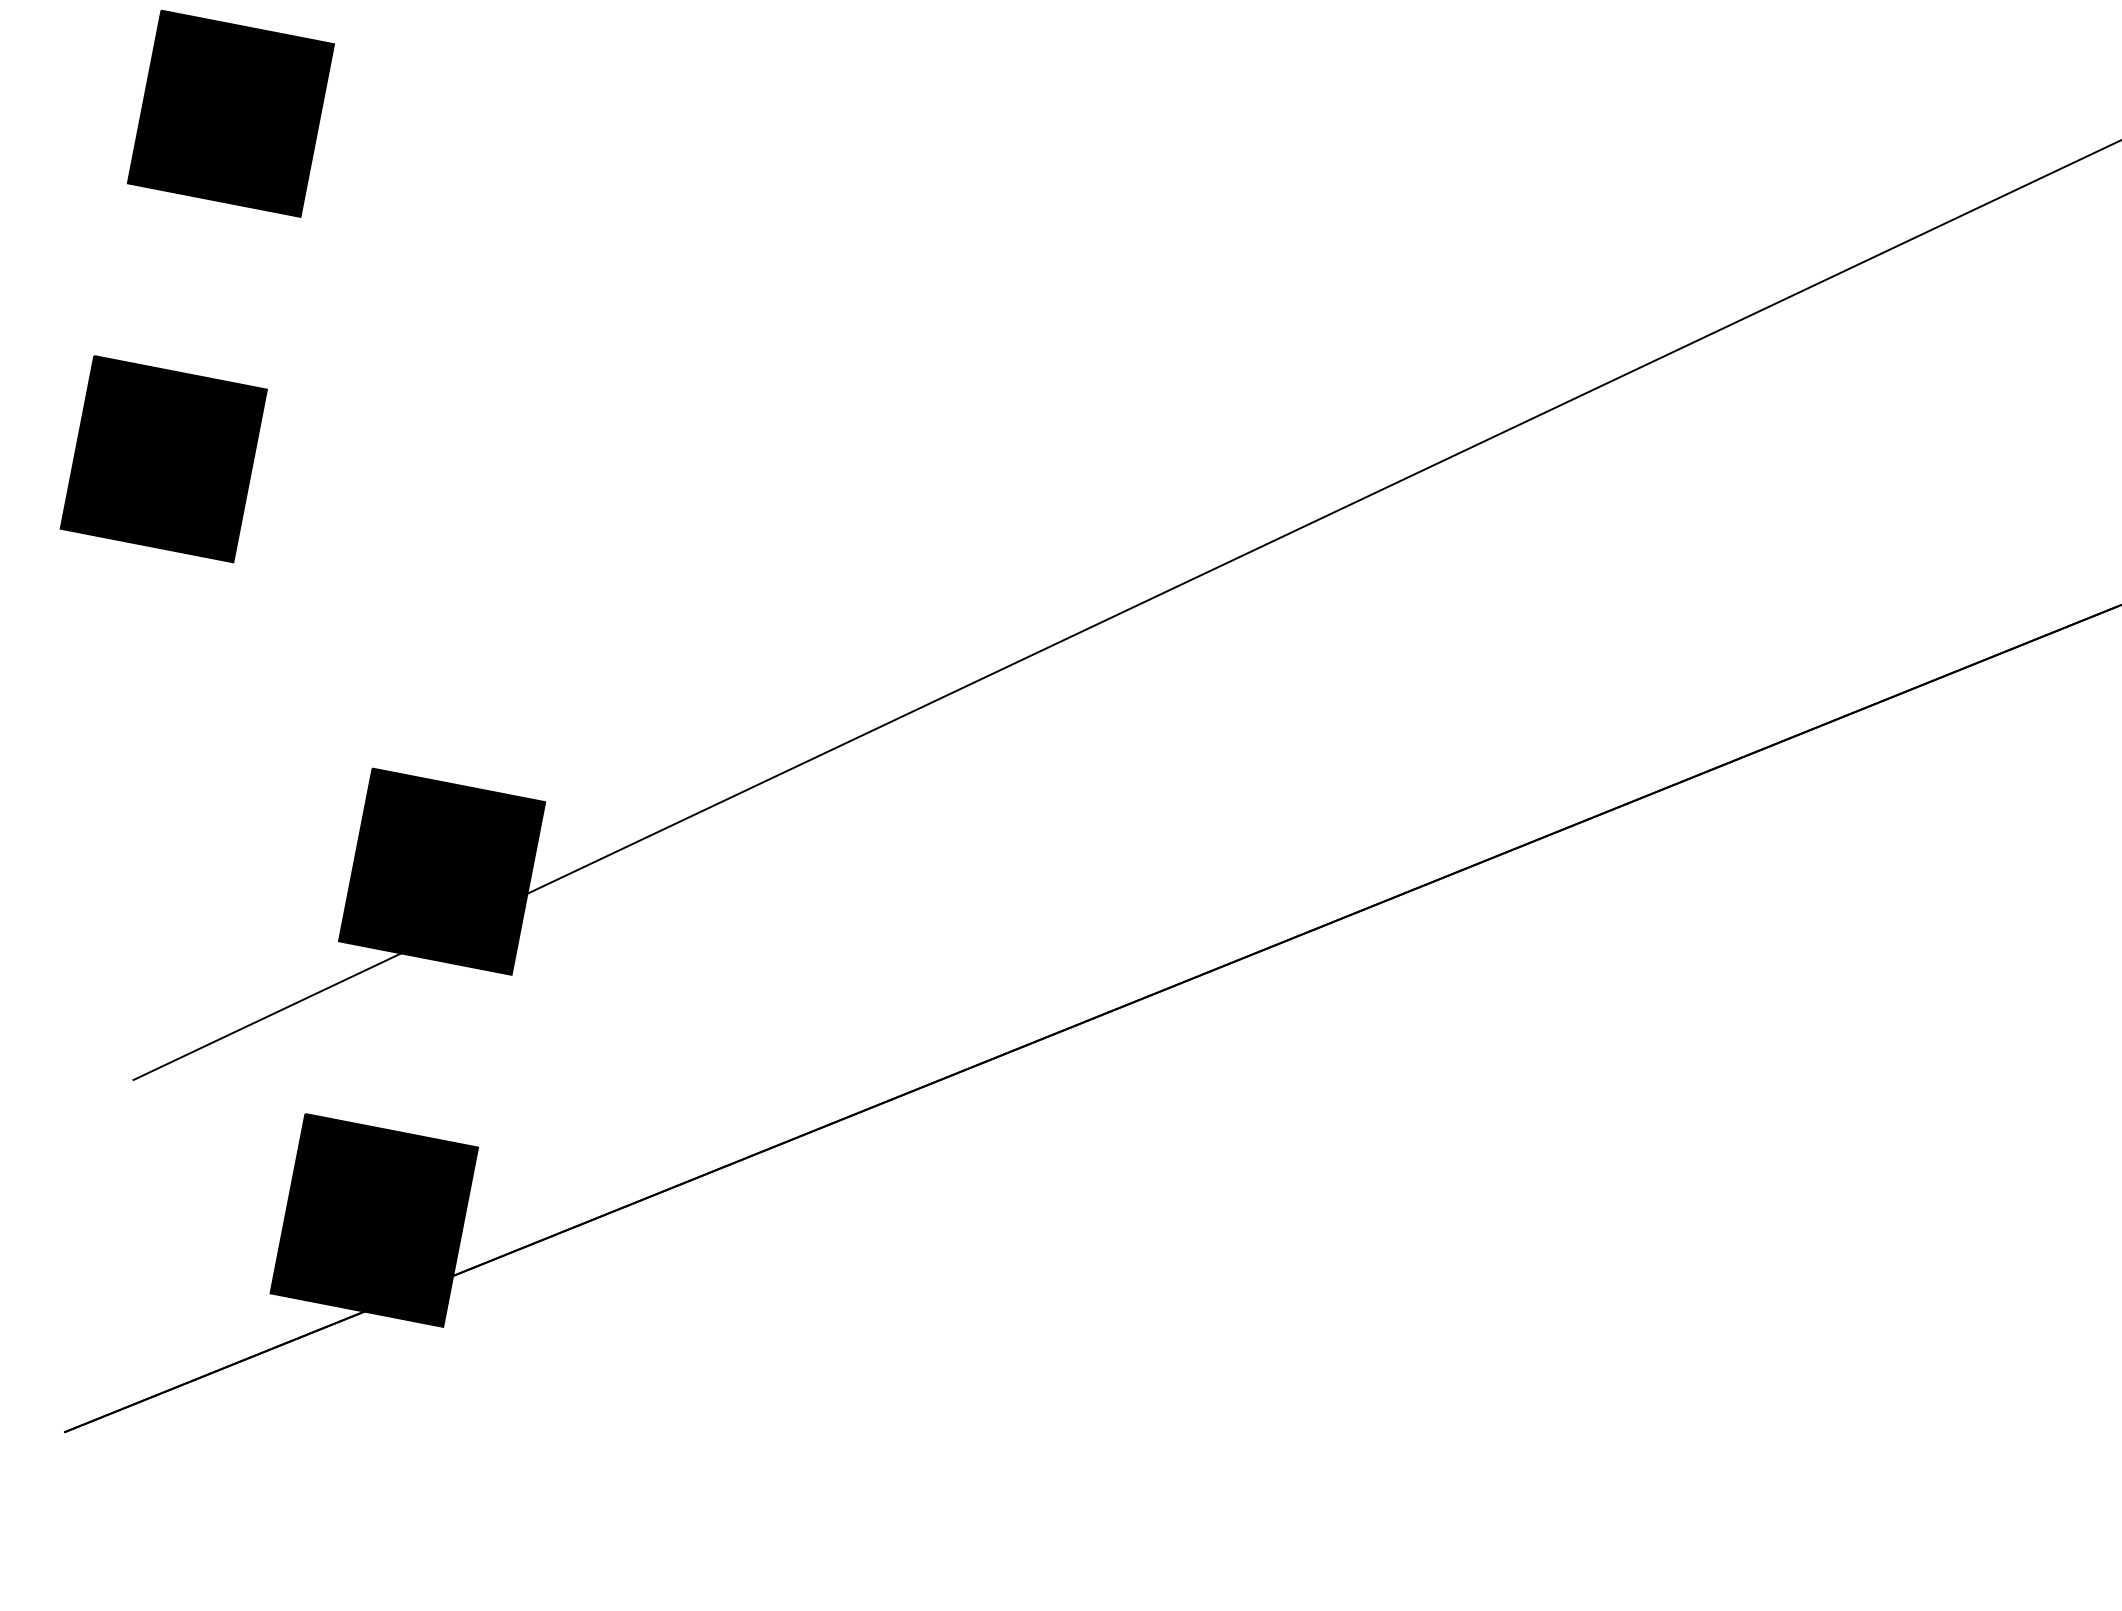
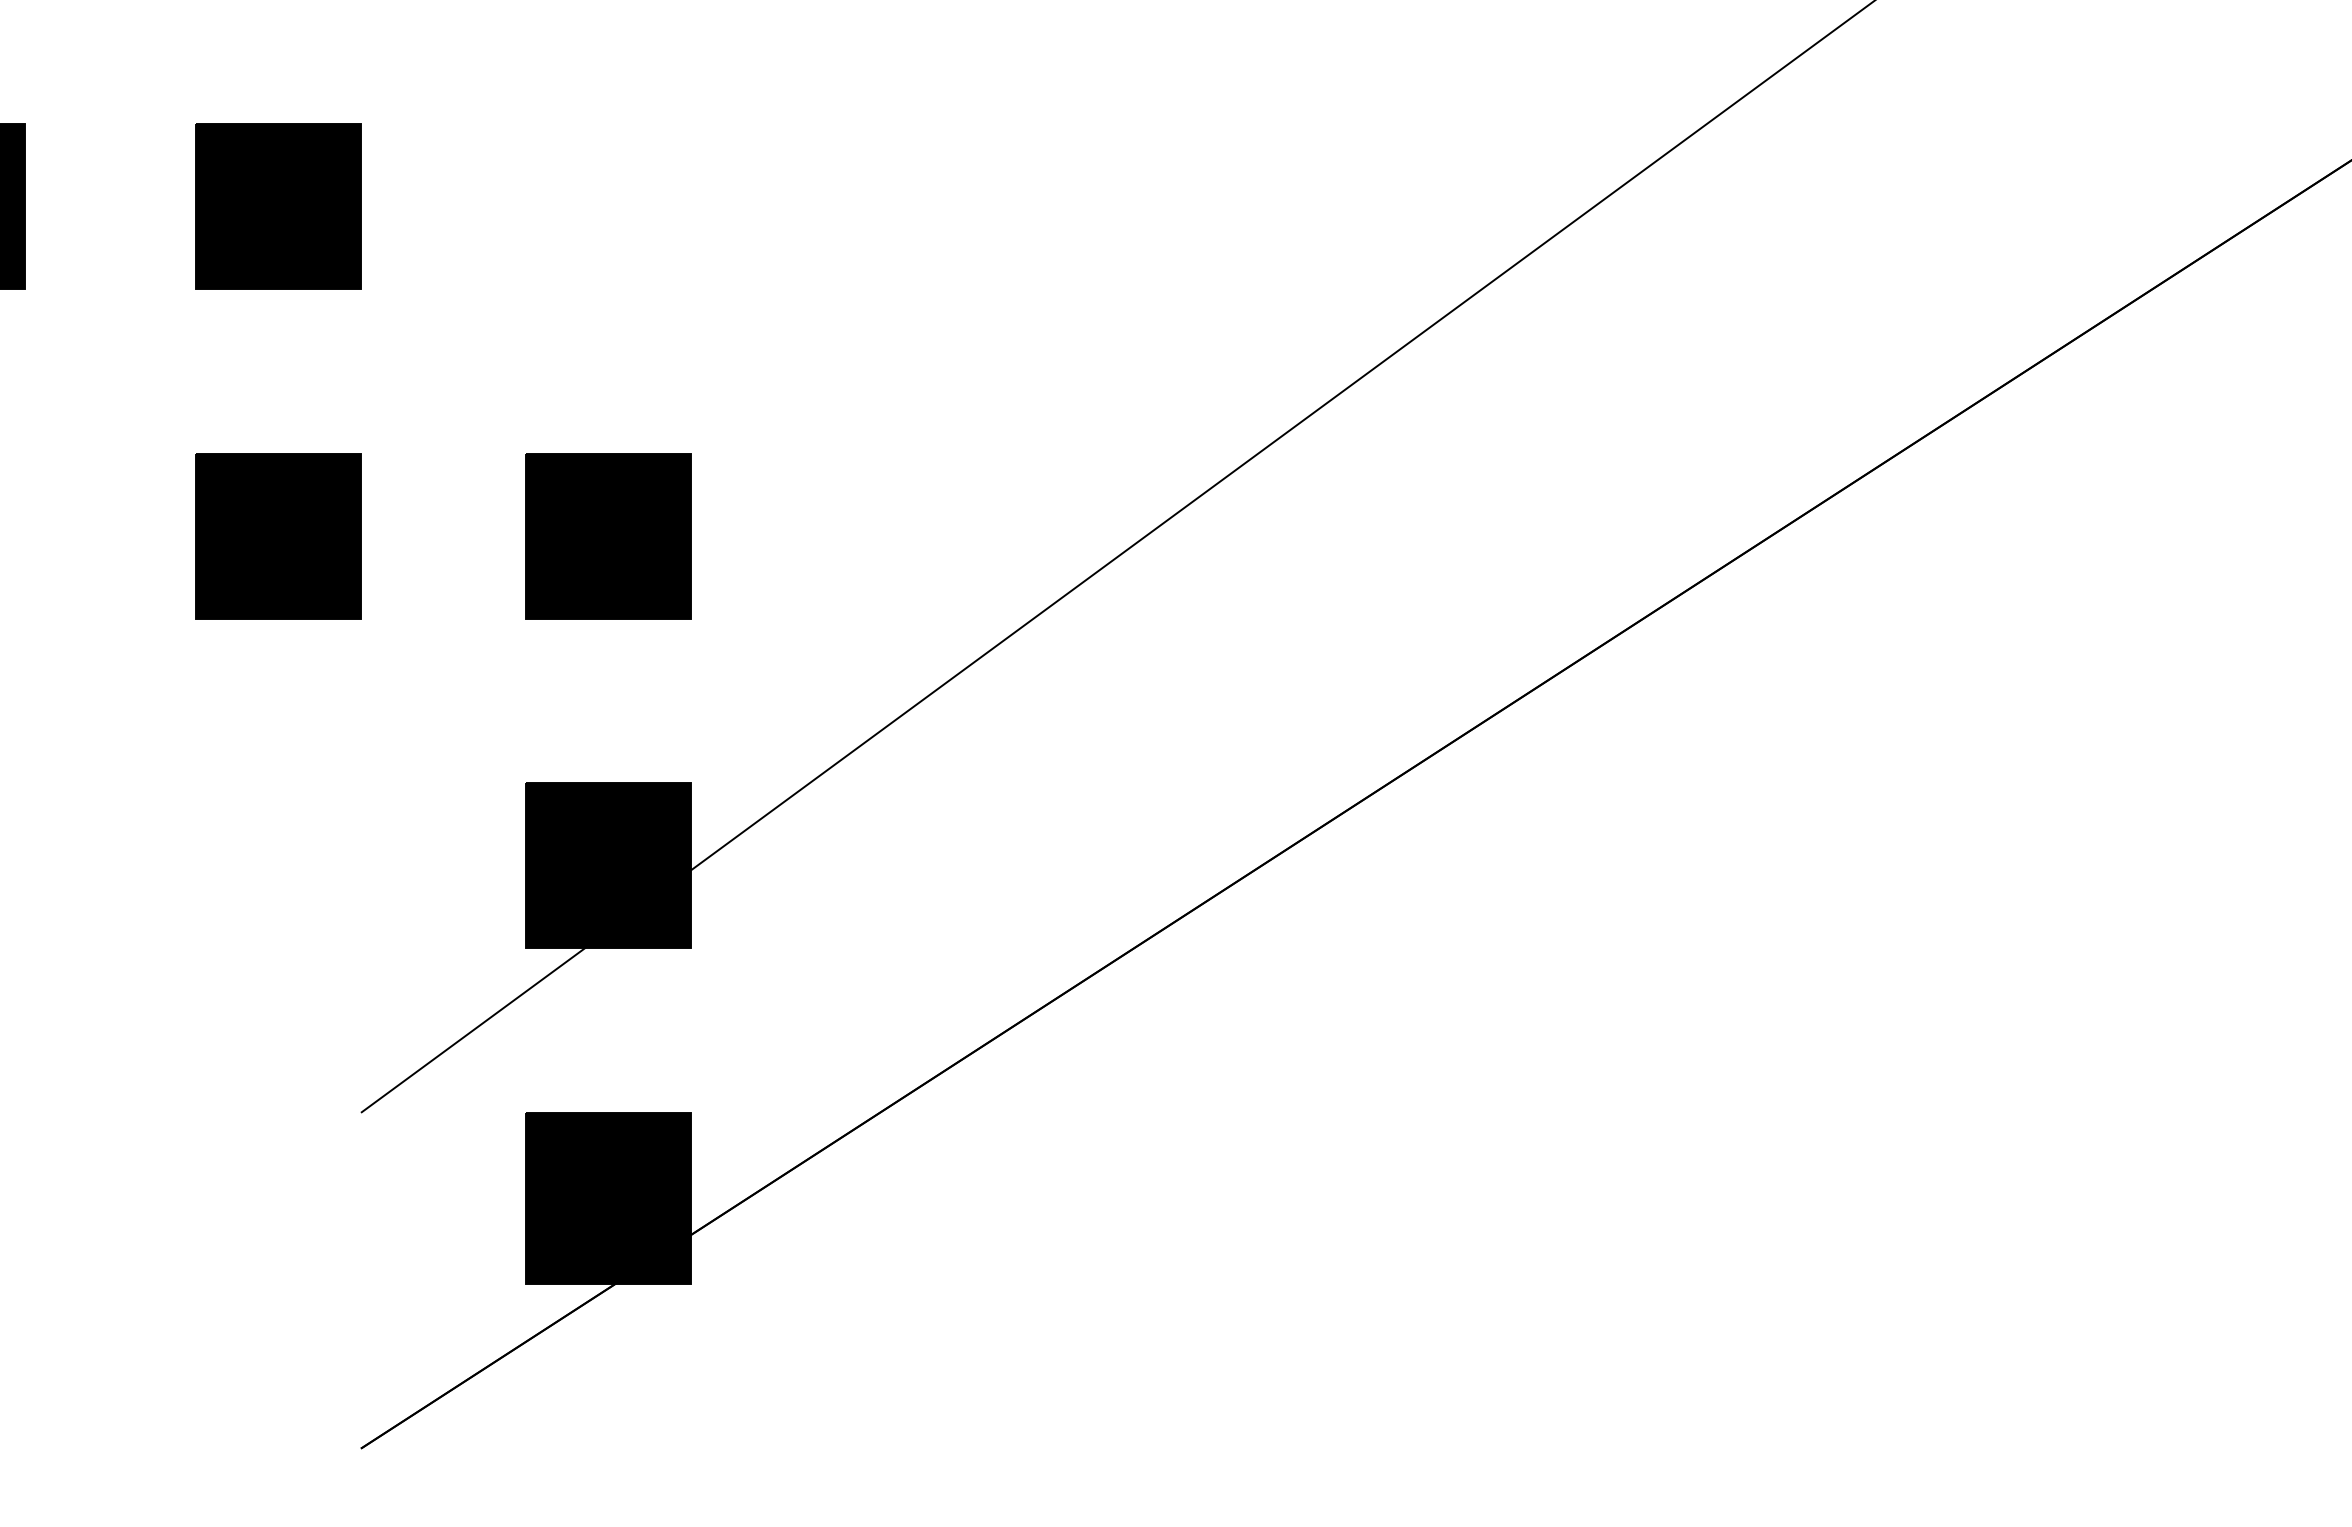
part: (509, 526) -> (608, 536), added

